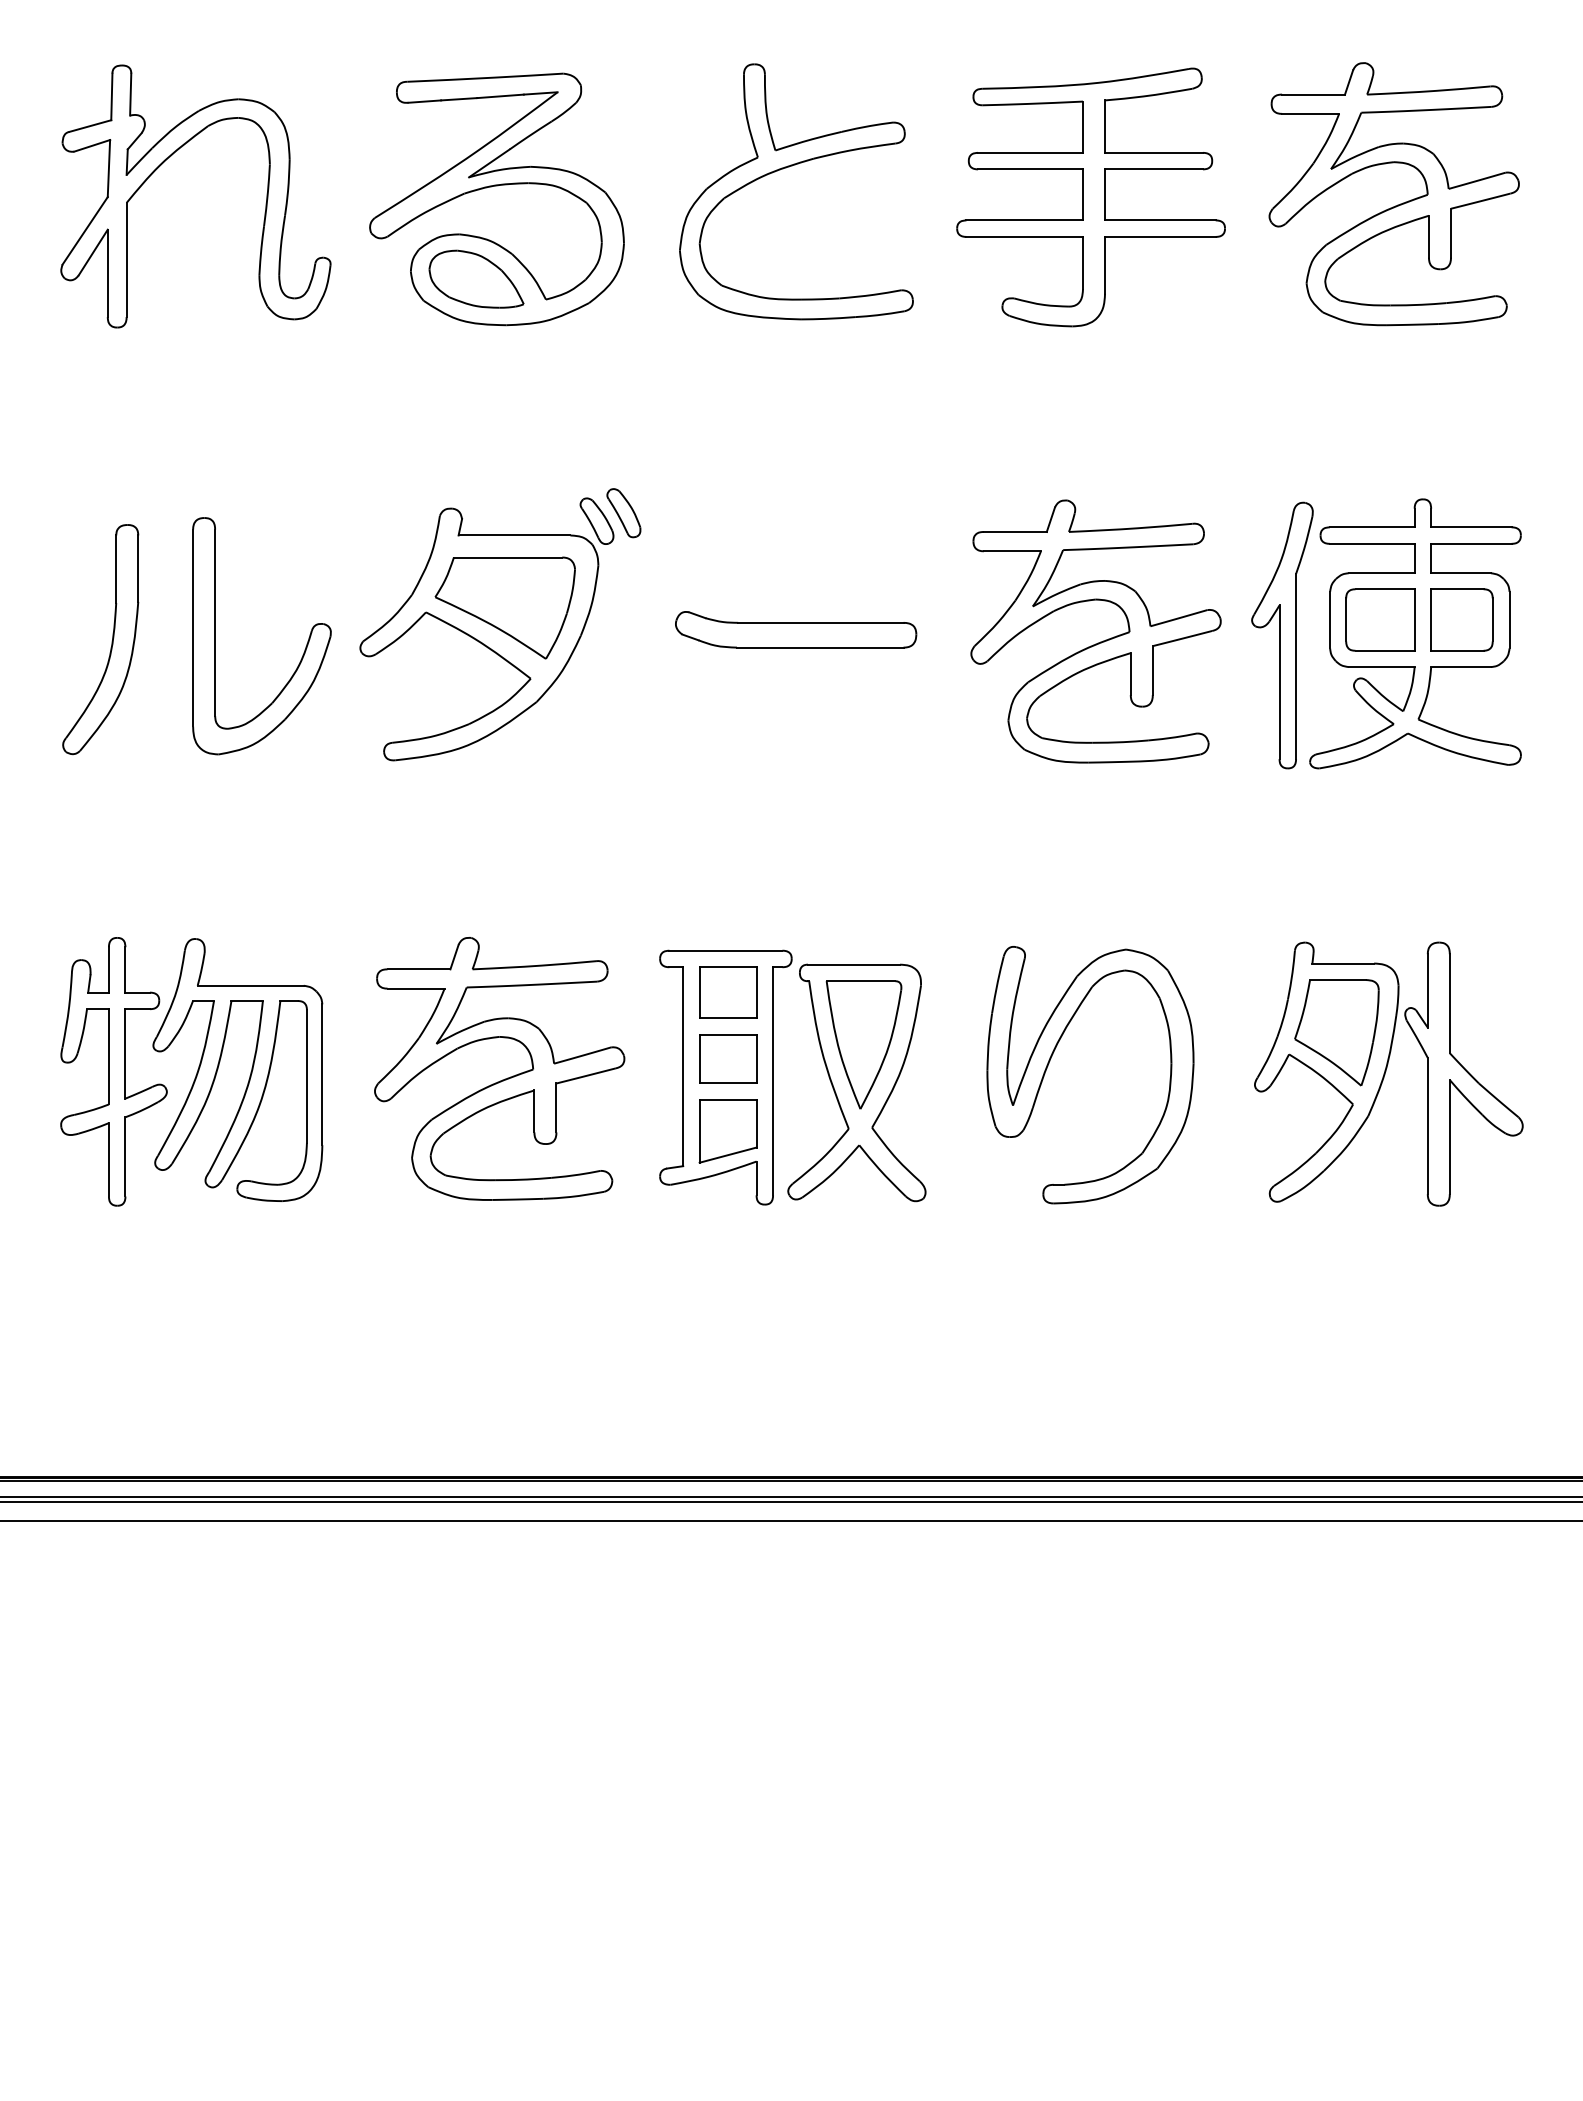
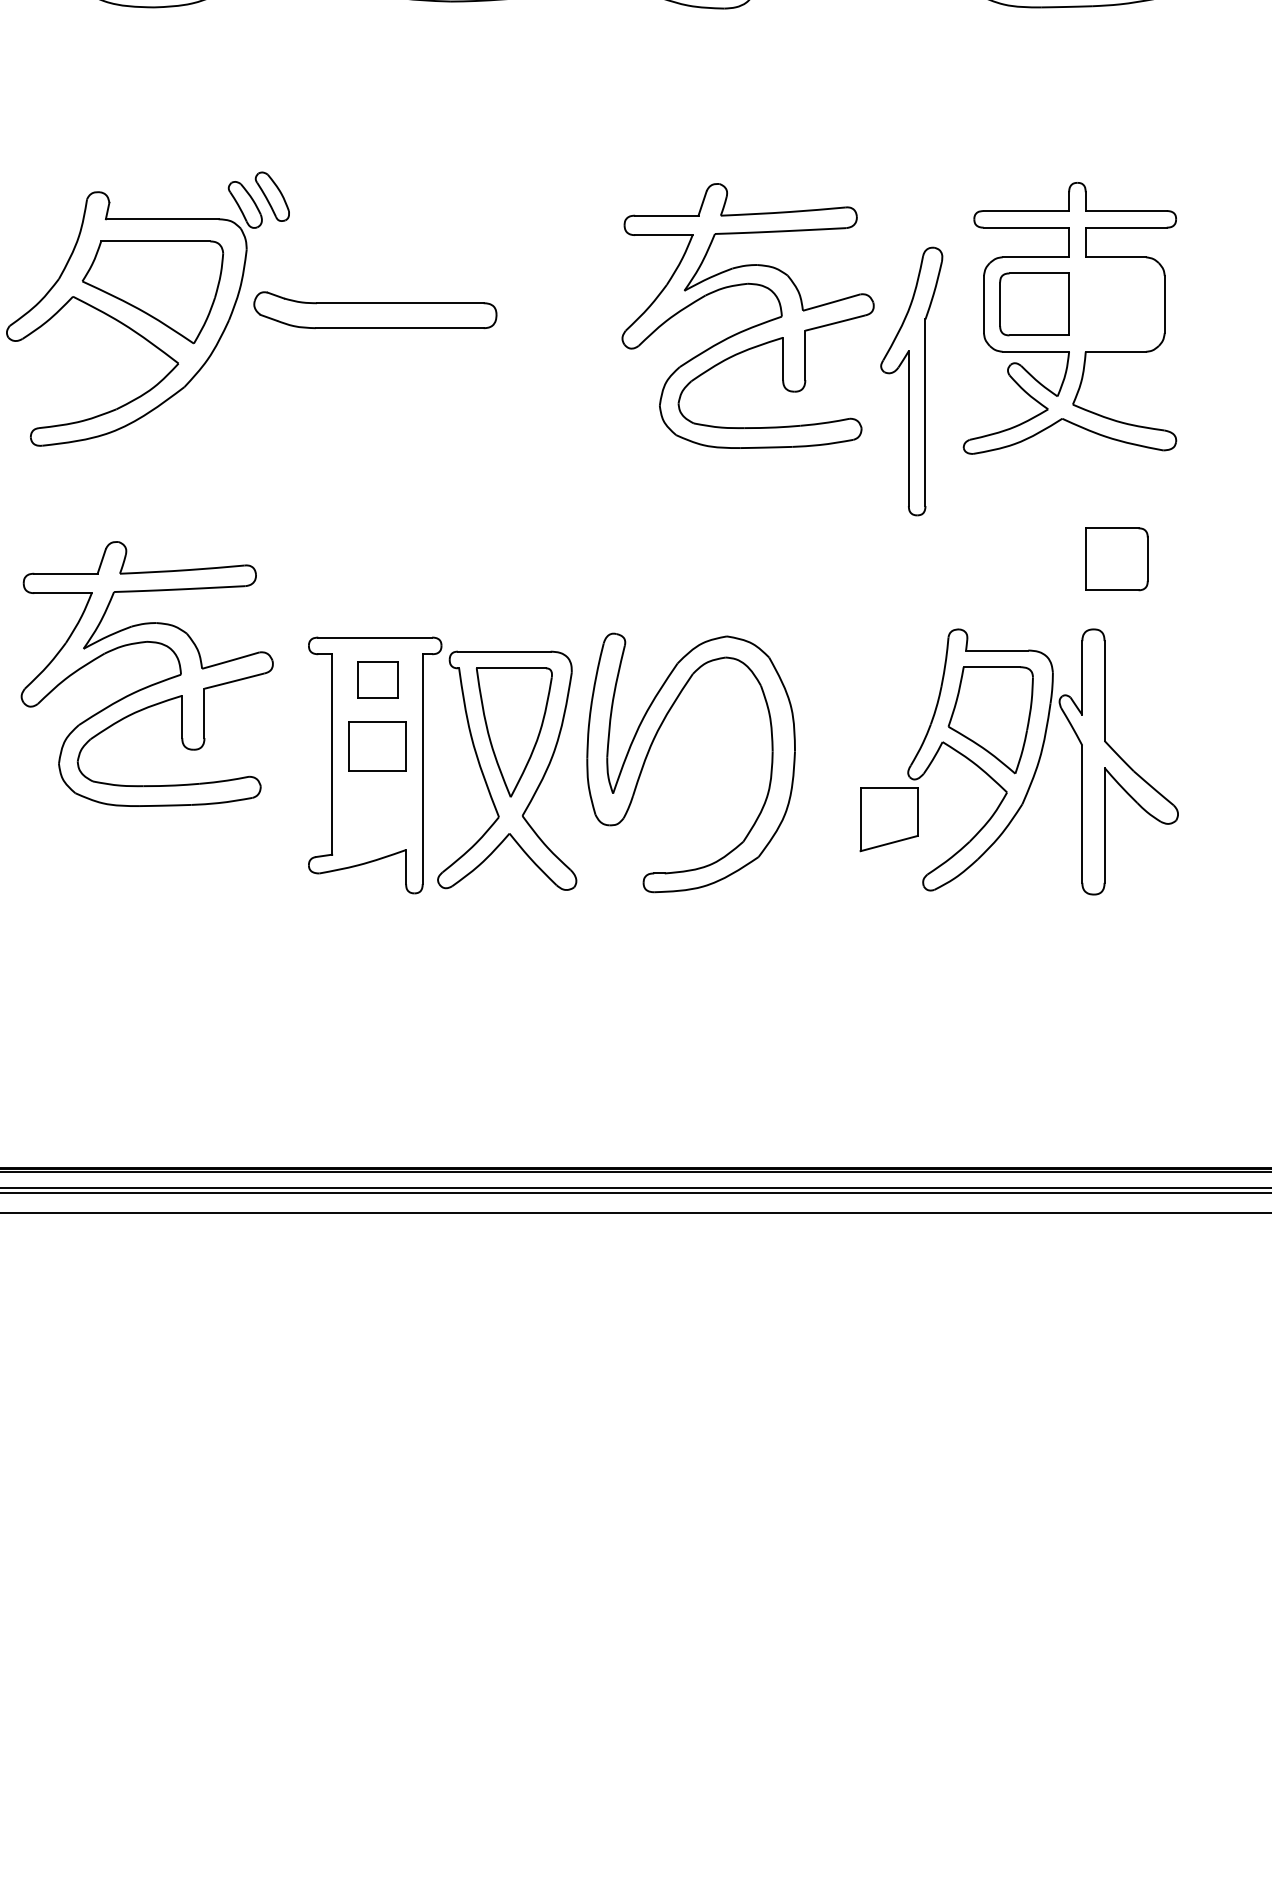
part: (1461, 619) -> (1116, 558), moved
part: (796, 629) -> (375, 309), moved
part: (1282, 635) -> (911, 381), moved
part: (728, 992) -> (377, 679), size x0.7
part: (1050, 1061) -> (650, 749), moved
part: (502, 1079) -> (150, 684), moved
part: (727, 1131) -> (888, 819), moved

